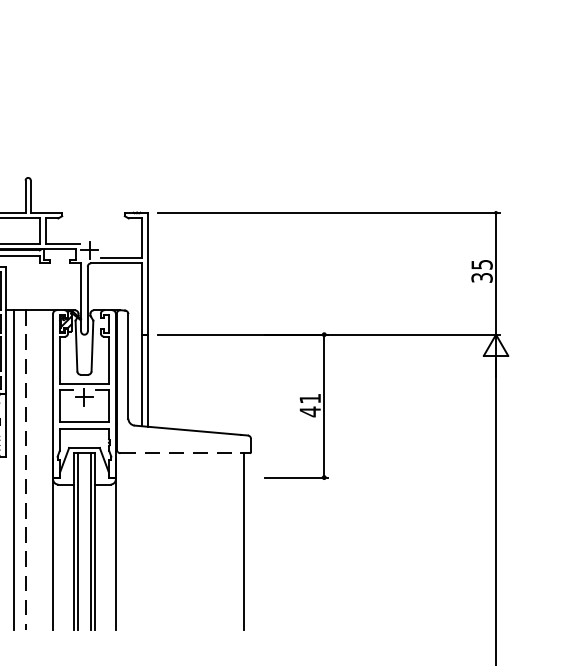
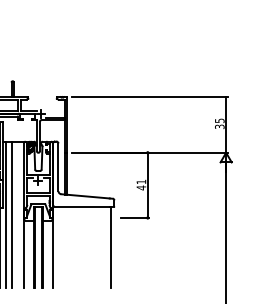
line: (181, 452) -> (82, 206), dashed -> solid
line: (25, 470) -> (11, 214), dashed -> solid

